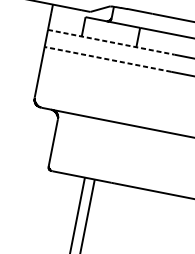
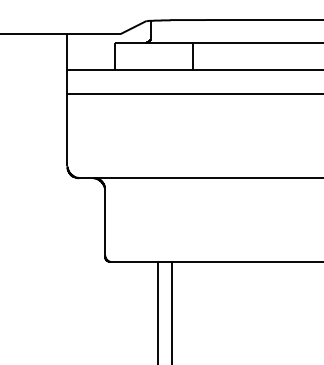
line: (111, 42) -> (157, 70), dashed -> solid
line: (108, 59) -> (157, 94), dashed -> solid

